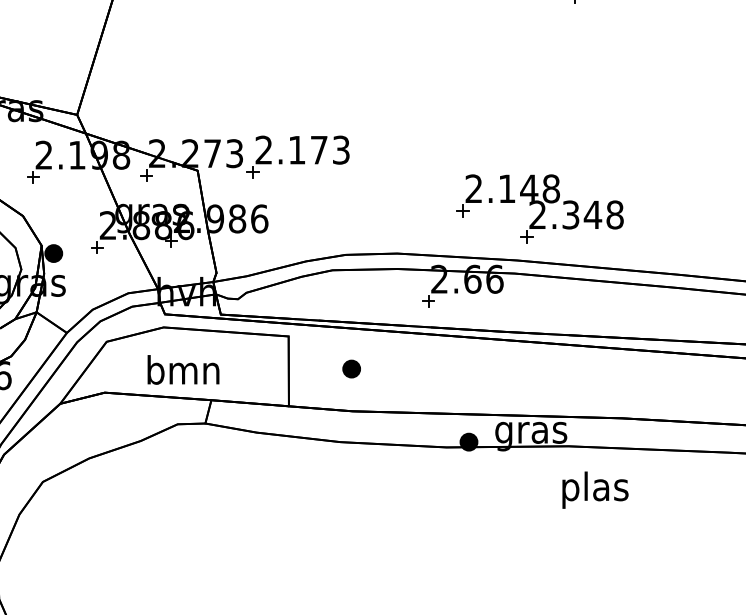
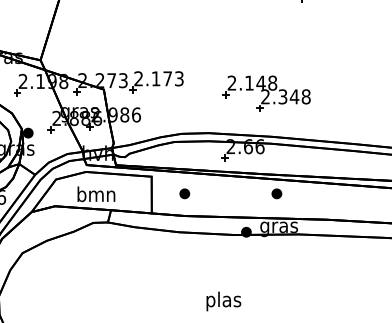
part: (539, 208) -> (266, 93), moved
part: (526, 368) -> (276, 193), added
text: (594, 490) -> (223, 301), moved

